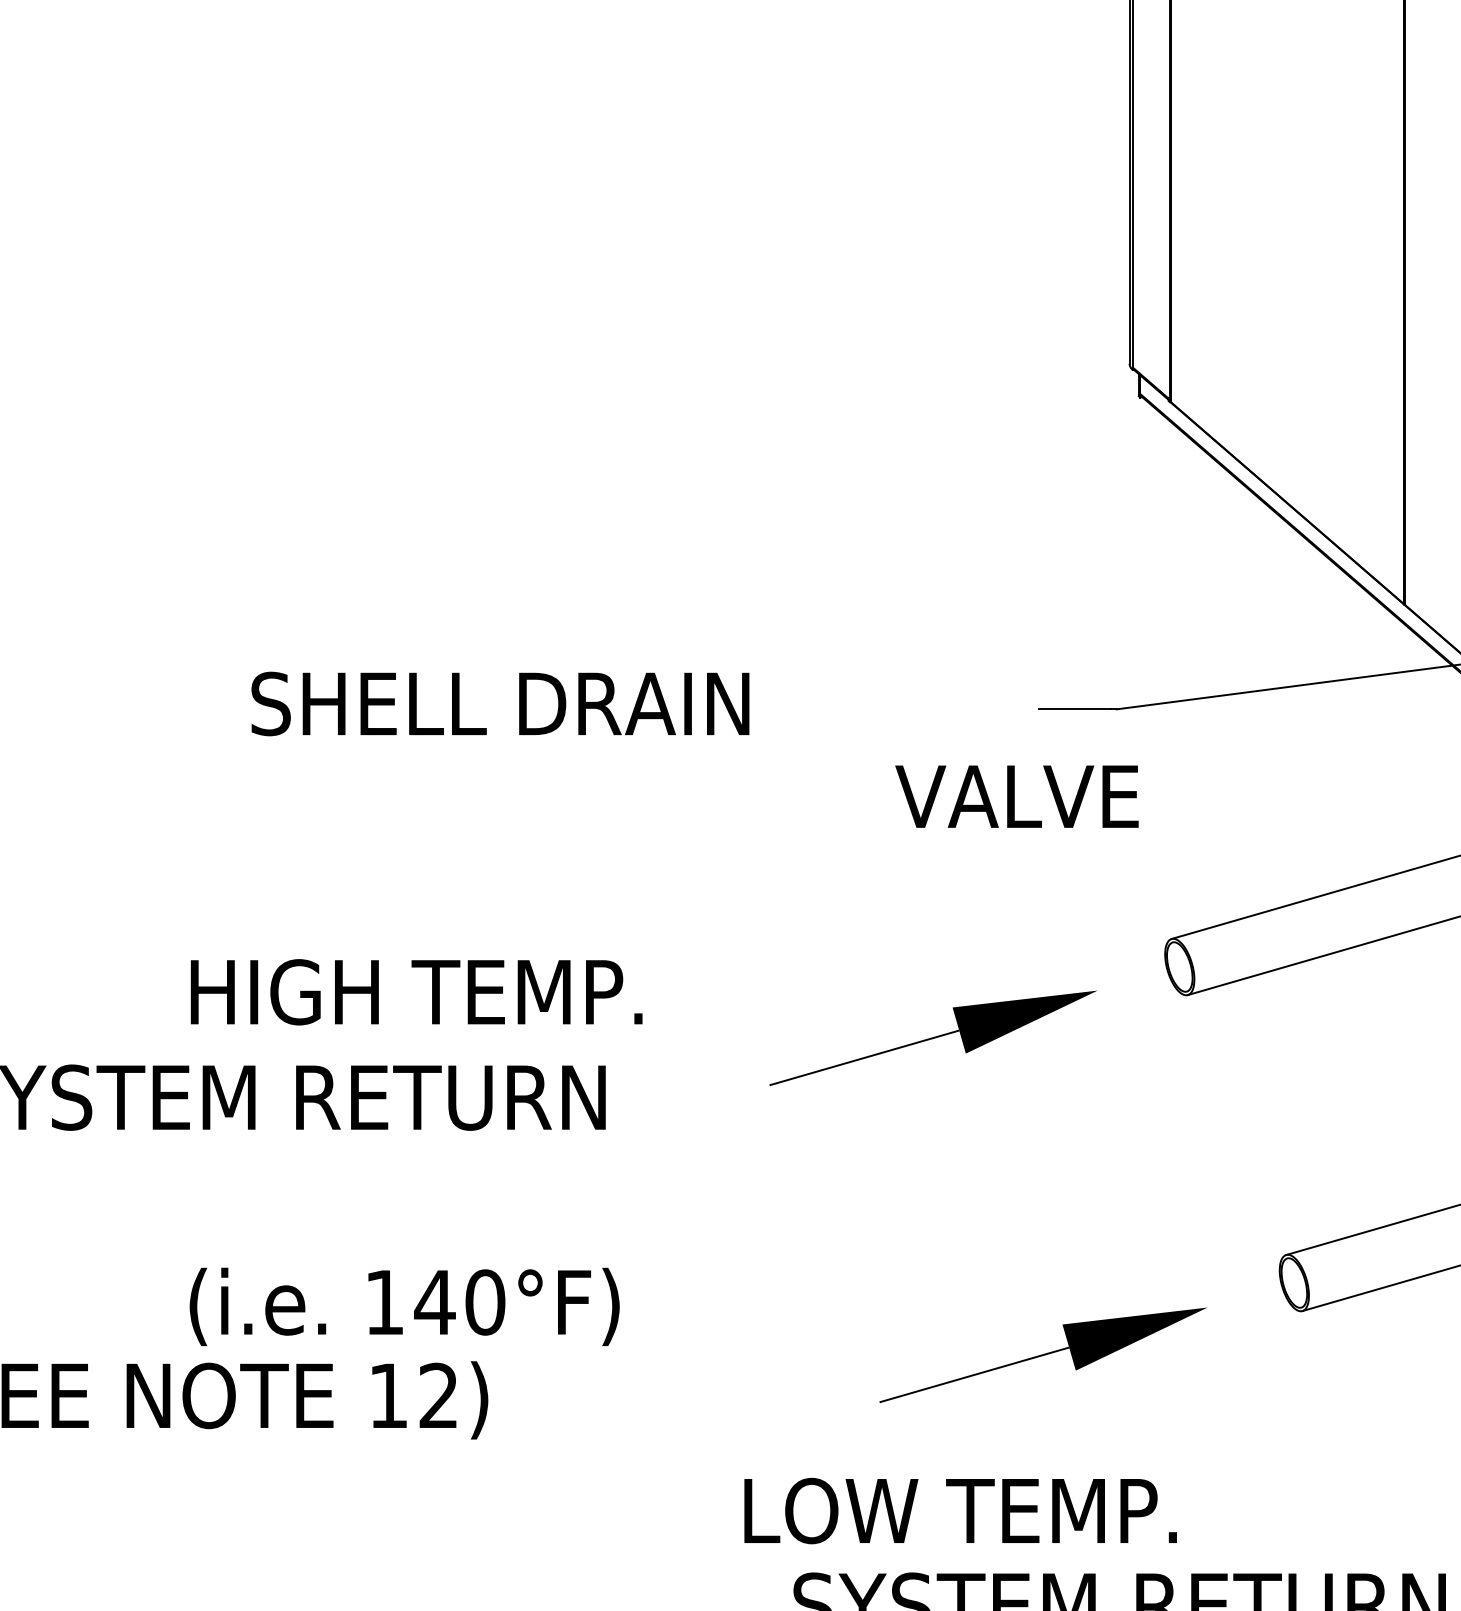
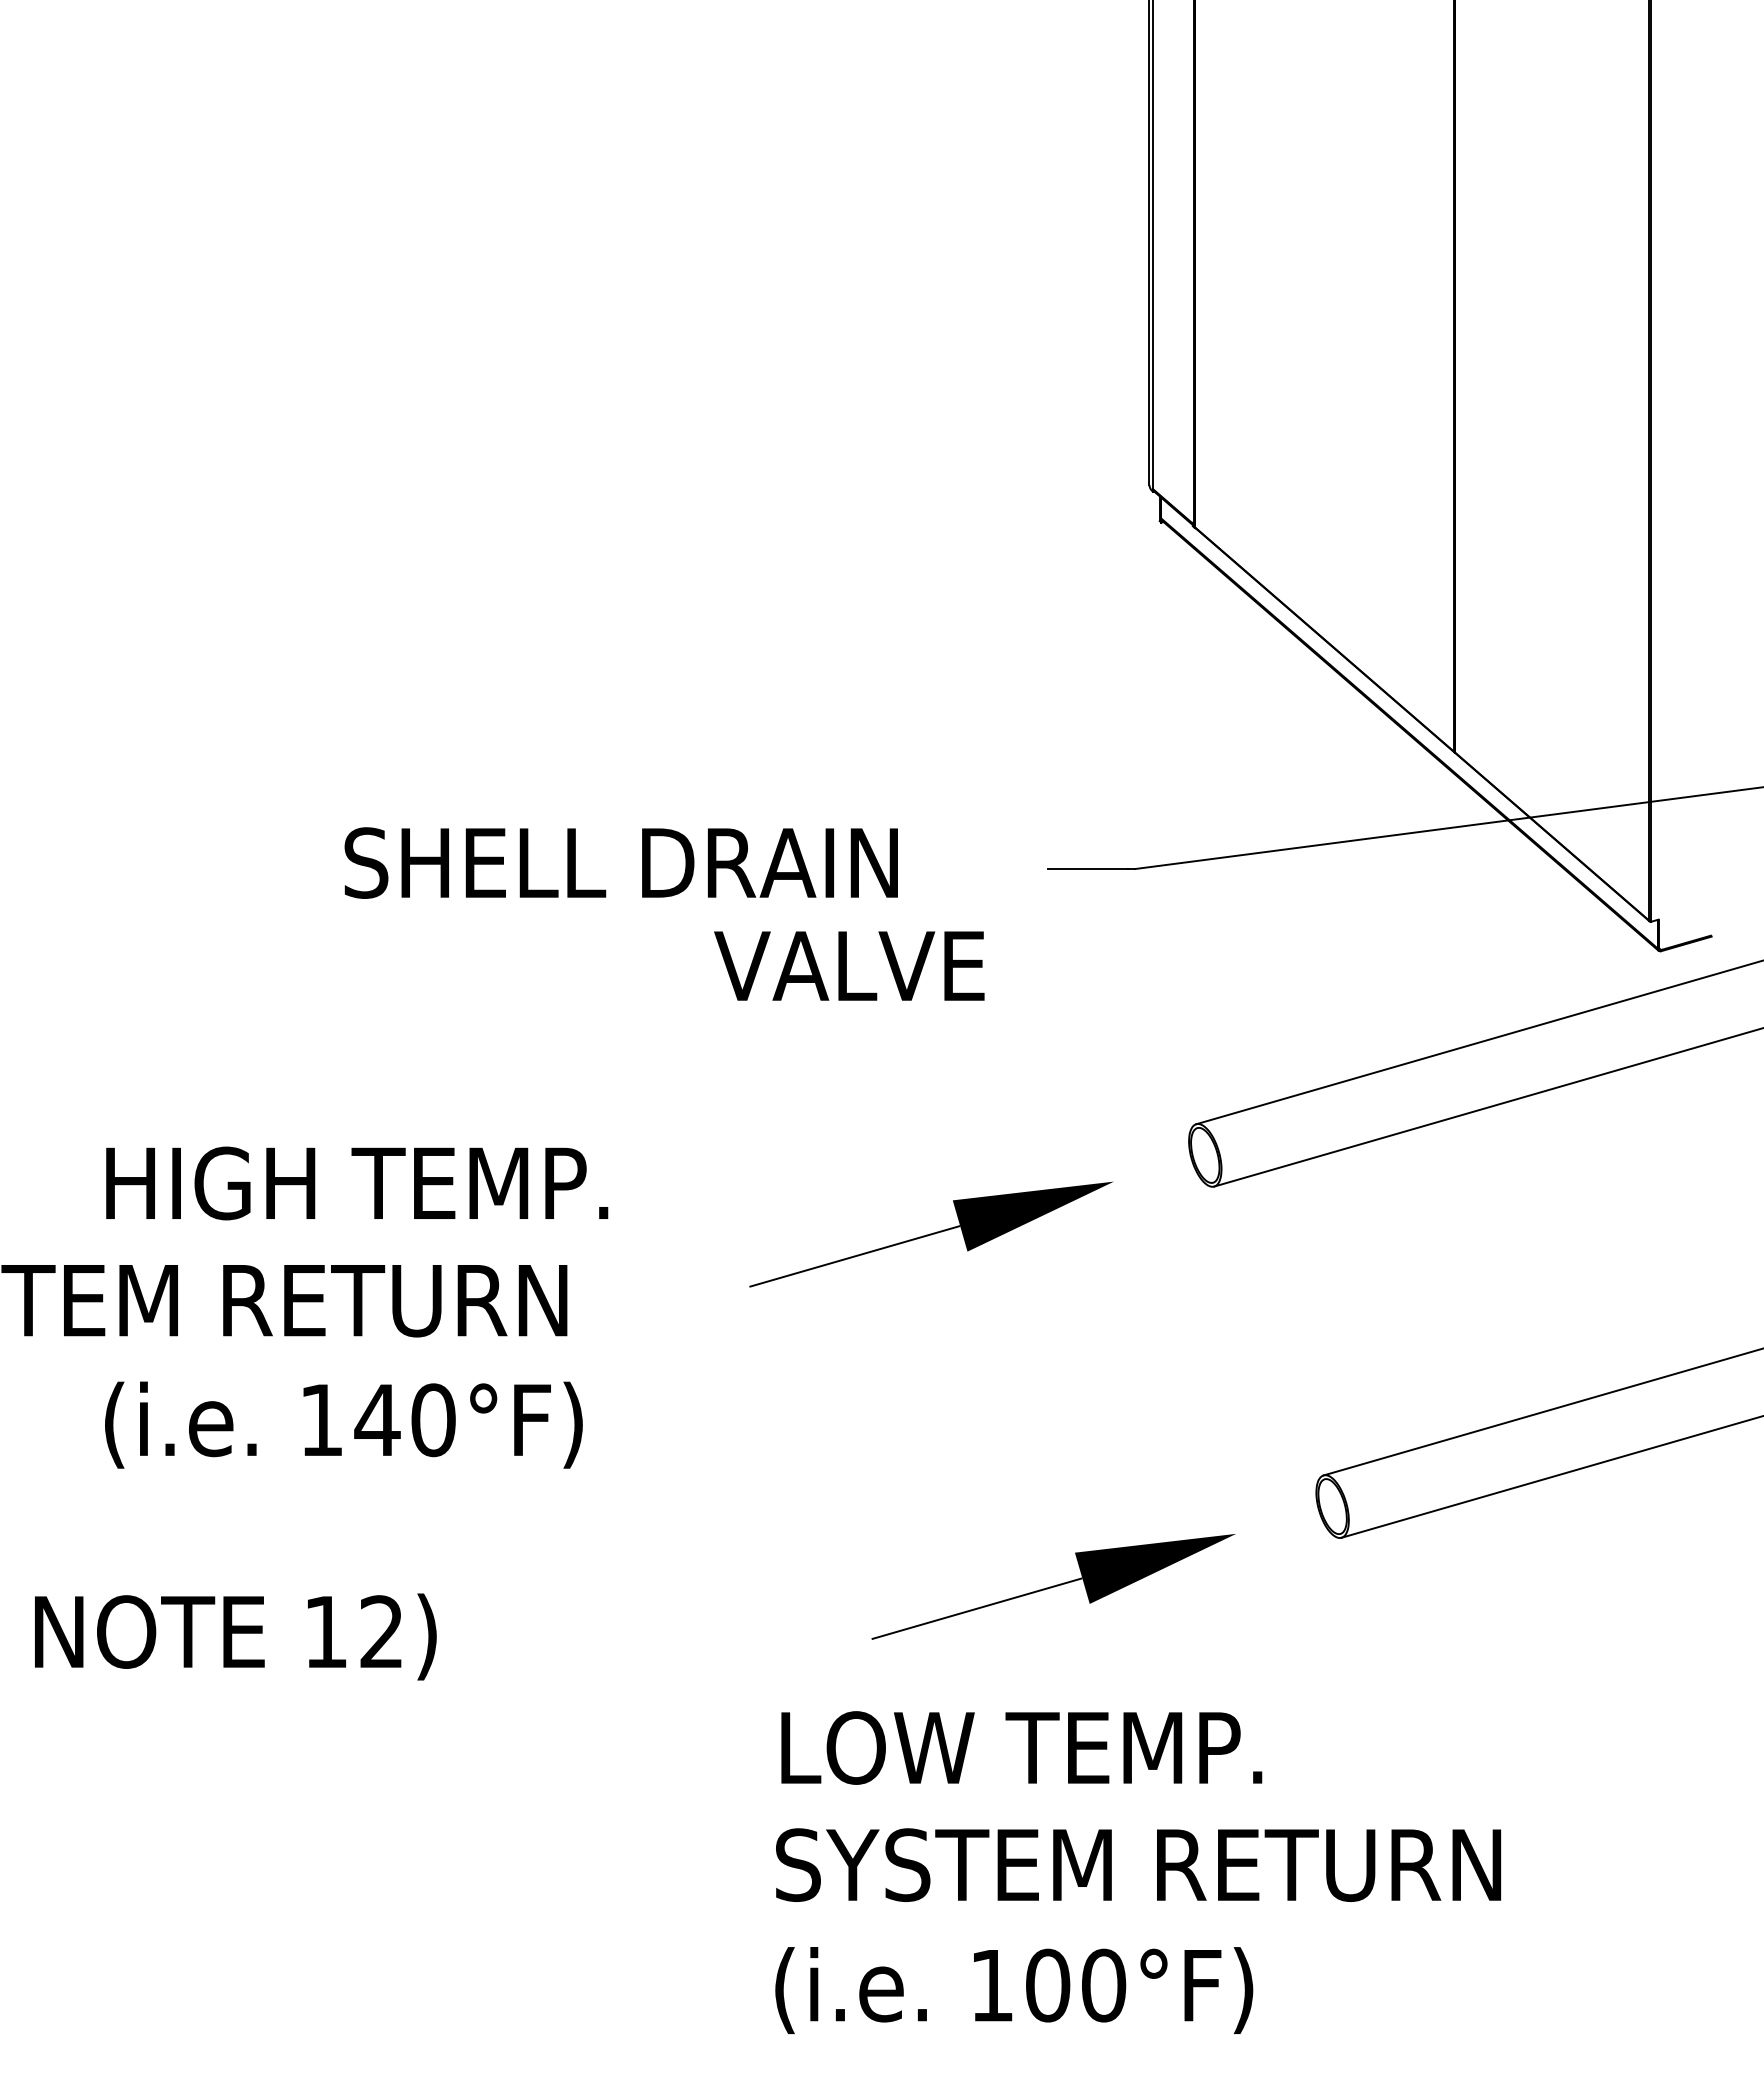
text: (499, 703) -> (620, 862), moved
text: (1017, 796) -> (849, 965), moved
text: (404, 1306) -> (343, 1424), moved
text: (960, 1510) -> (1021, 1747), moved

